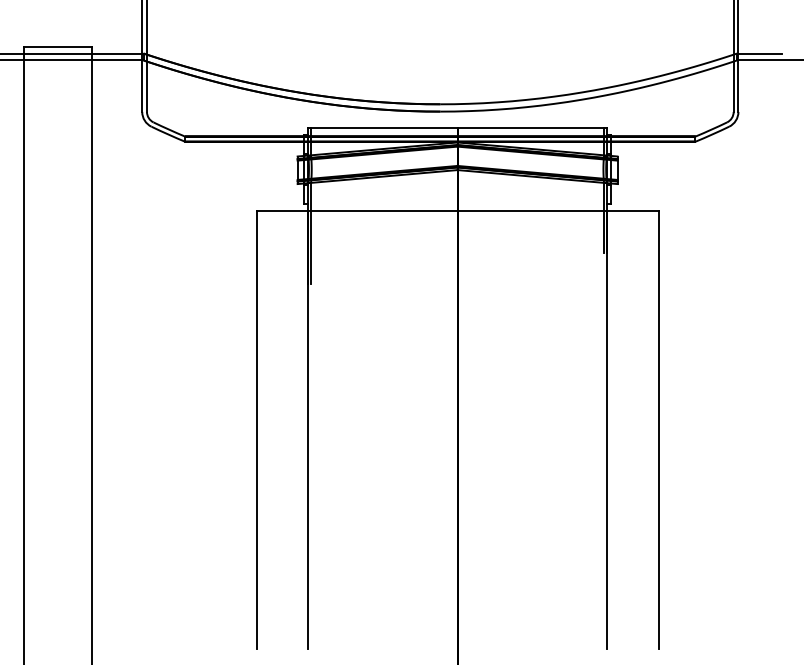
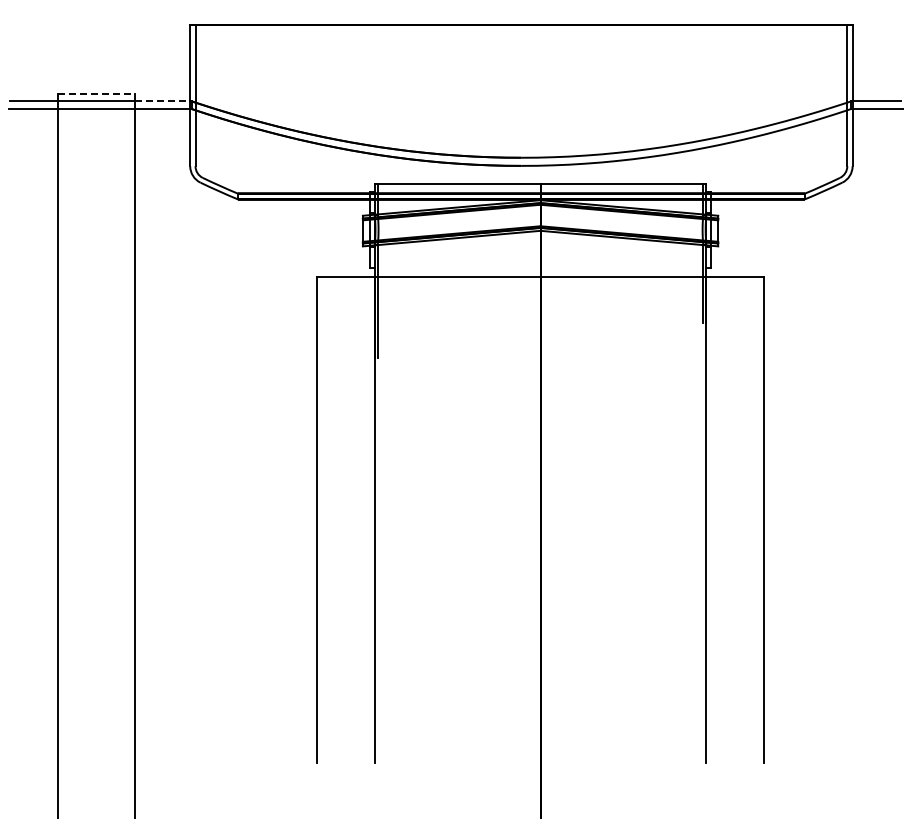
line: (58, 46) -> (97, 93), solid -> dashed
line: (117, 53) -> (162, 101), solid -> dashed

